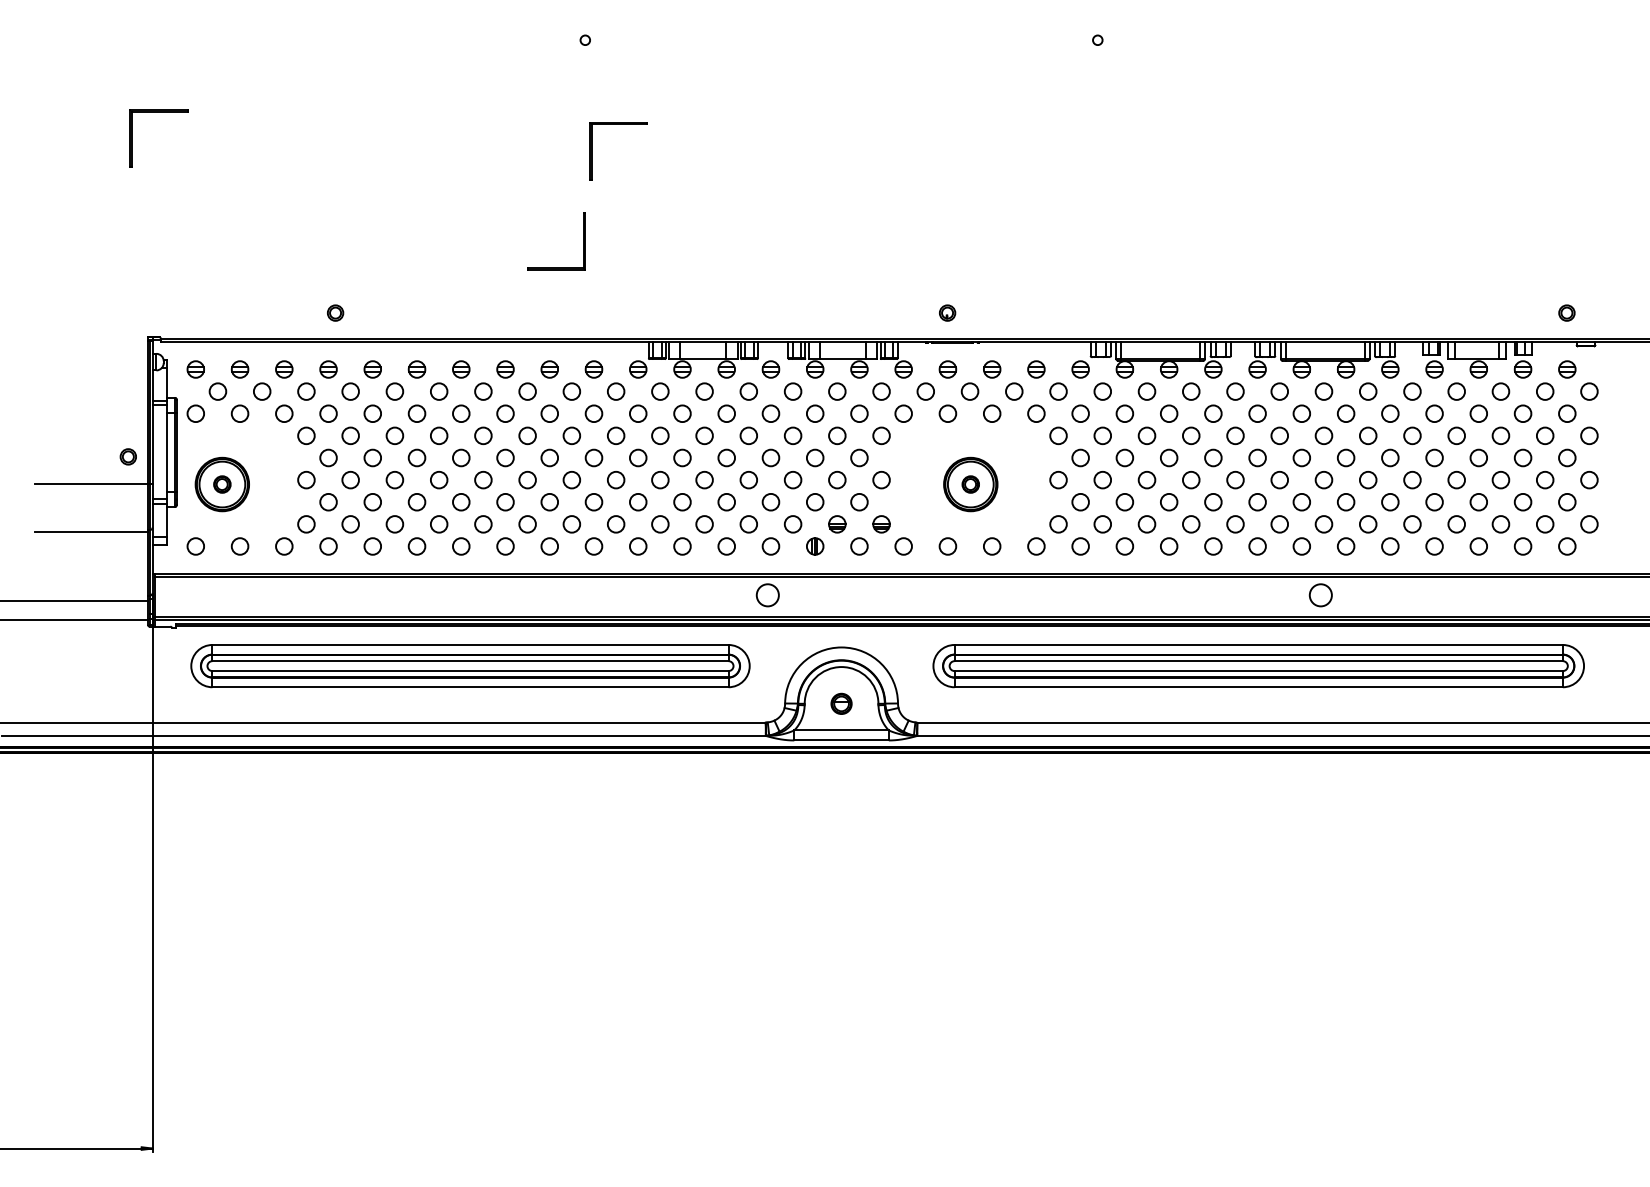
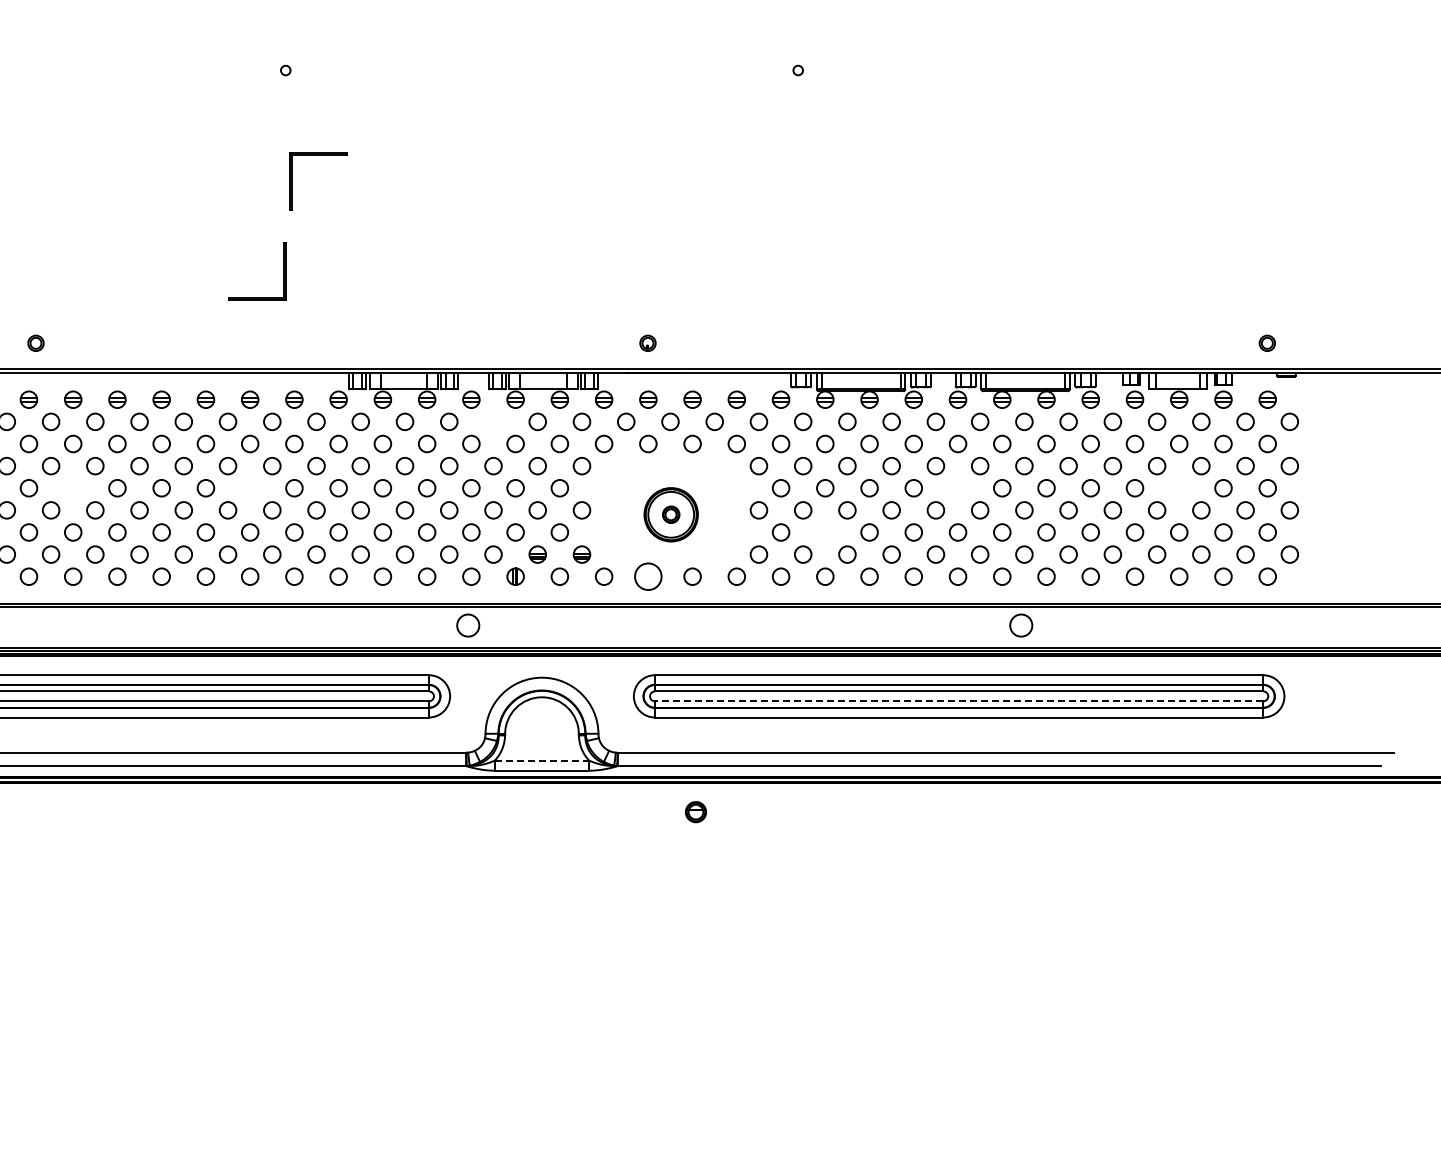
circle: (792, 391) -> (492, 421), removed
circle: (372, 457) -> (72, 487), removed
circle: (549, 457) -> (249, 487), removed
circle: (1257, 457) -> (957, 487), removed
circle: (1478, 457) -> (1178, 487), removed
circle: (1124, 502) -> (824, 532), removed
circle: (947, 546) -> (647, 576), size x1.6
line: (1258, 671) -> (958, 701), solid -> dashed
part: (841, 703) -> (695, 811), moved
line: (842, 730) -> (542, 760), solid -> dashed

